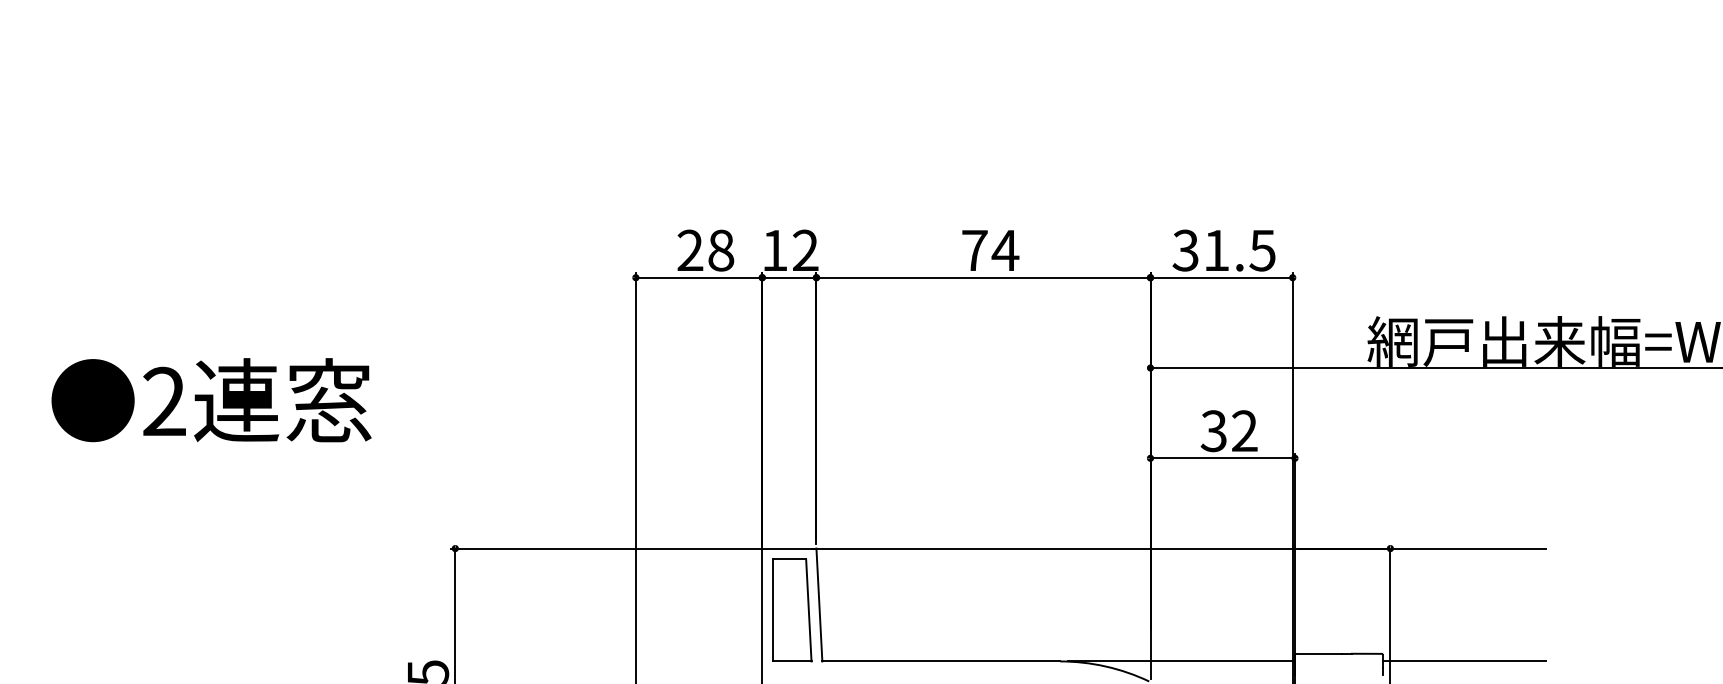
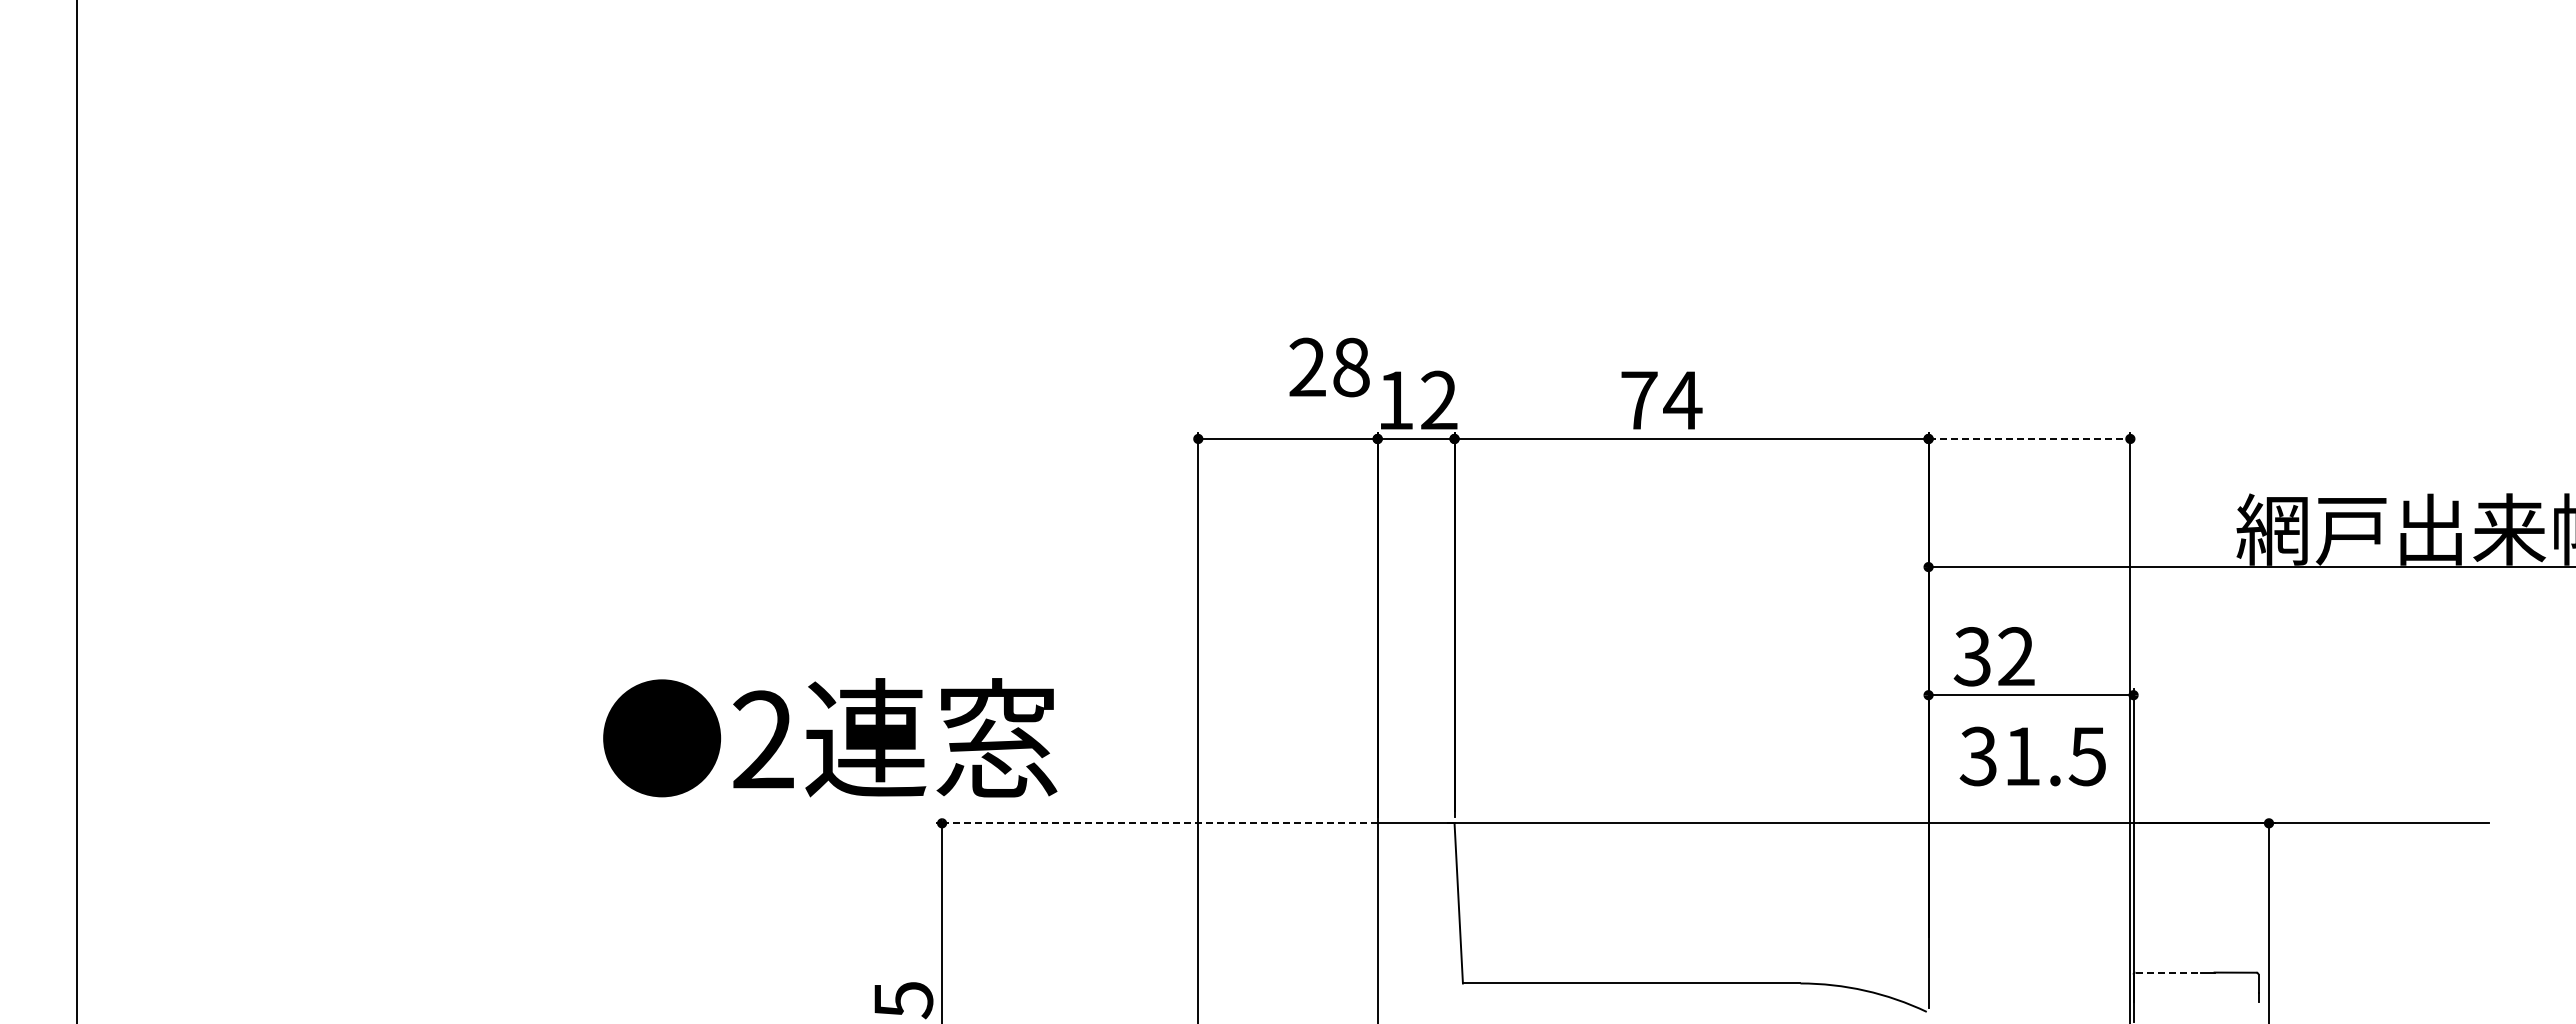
text: (705, 250) -> (1329, 367), moved
text: (990, 250) -> (1661, 400), moved
text: (1223, 250) -> (2032, 756), moved
line: (1221, 277) -> (2029, 438), solid -> dashed
text: (211, 400) -> (830, 737), moved
text: (1228, 431) -> (1993, 656), moved
line: (606, 548) -> (1156, 823), solid -> dashed
part: (792, 610) -> (1420, 910), removed
line: (1319, 653) -> (2168, 972), solid -> dashed
line: (1181, 661) -> (1972, 983), removed
line: (1464, 661) -> (2373, 983), removed

